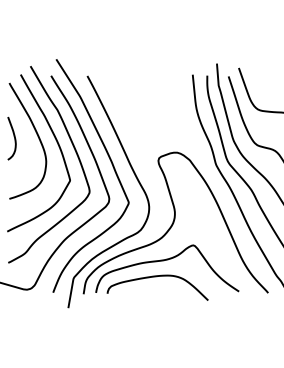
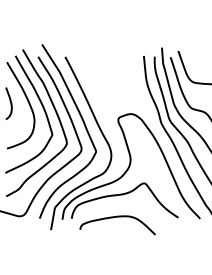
curve: (156, 277) -> (116, 217), moved

